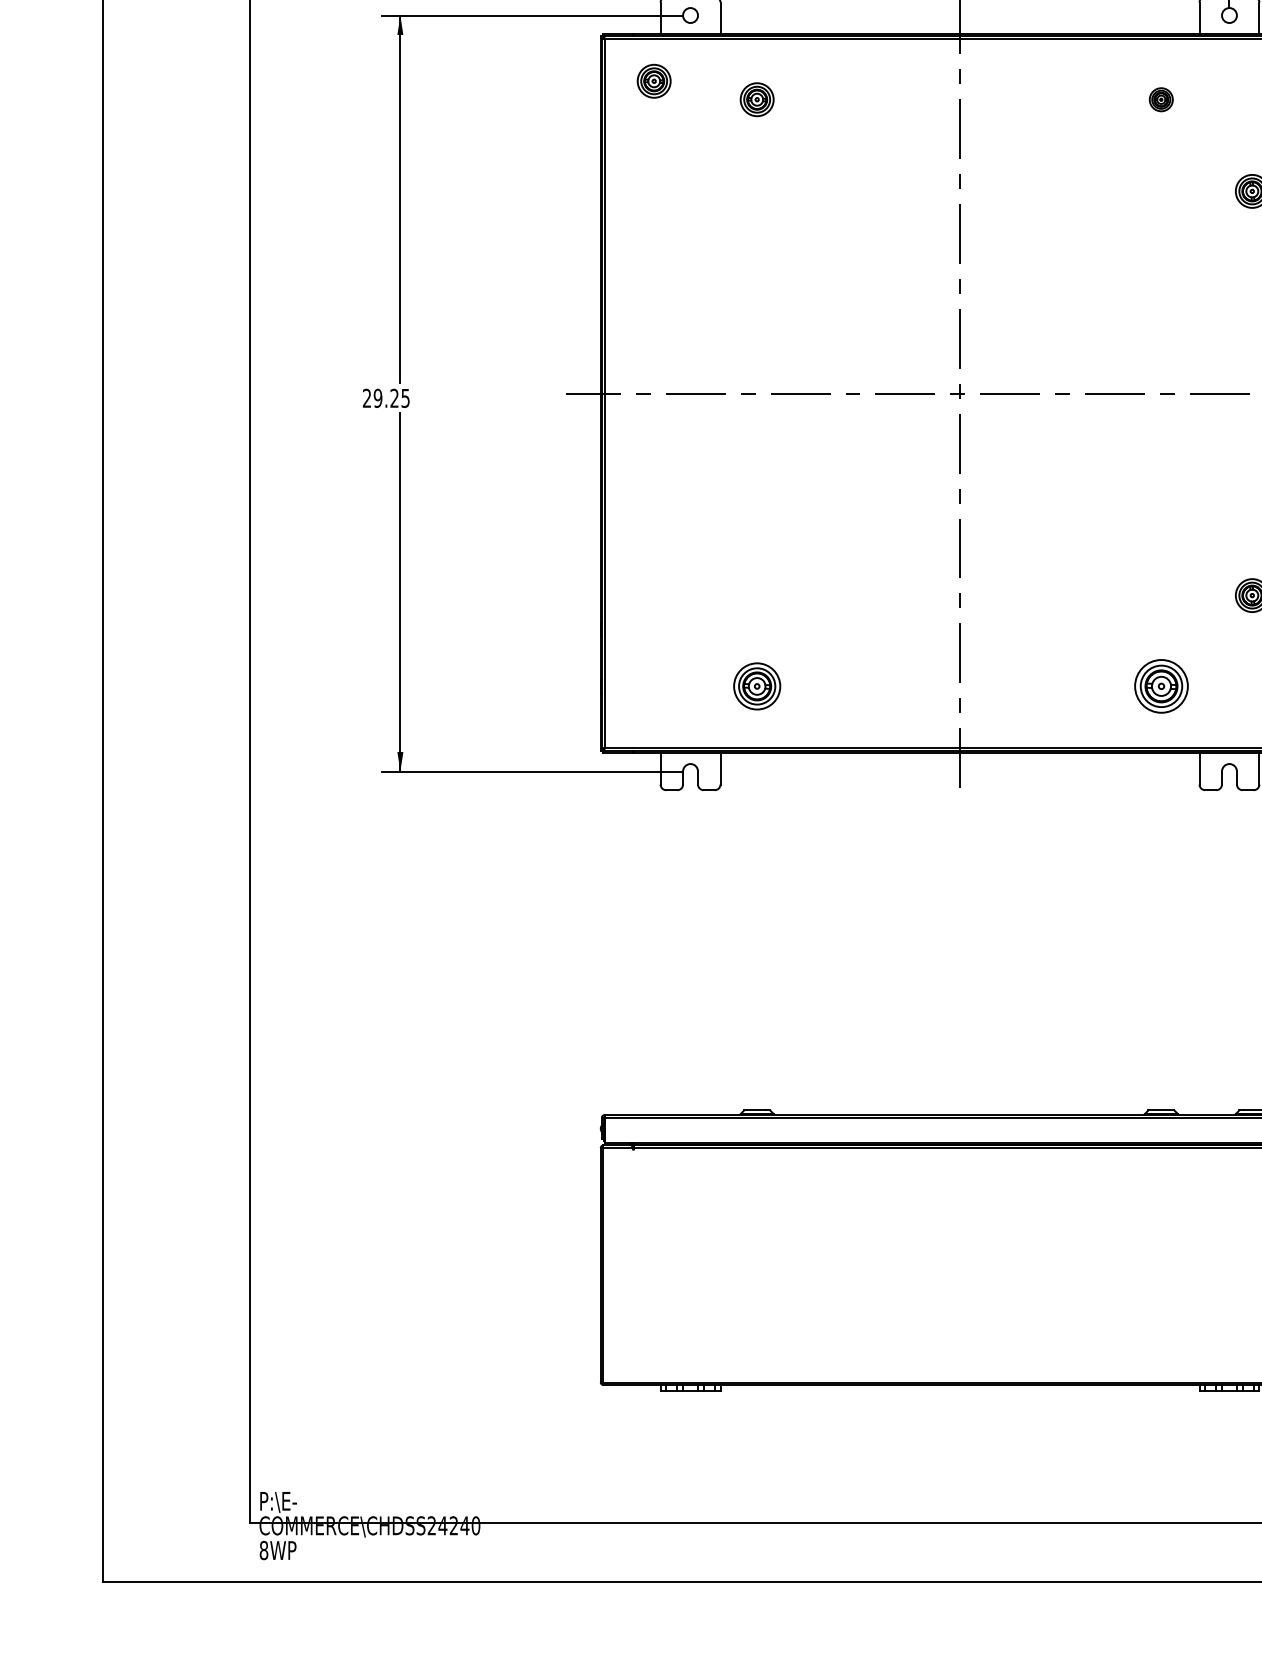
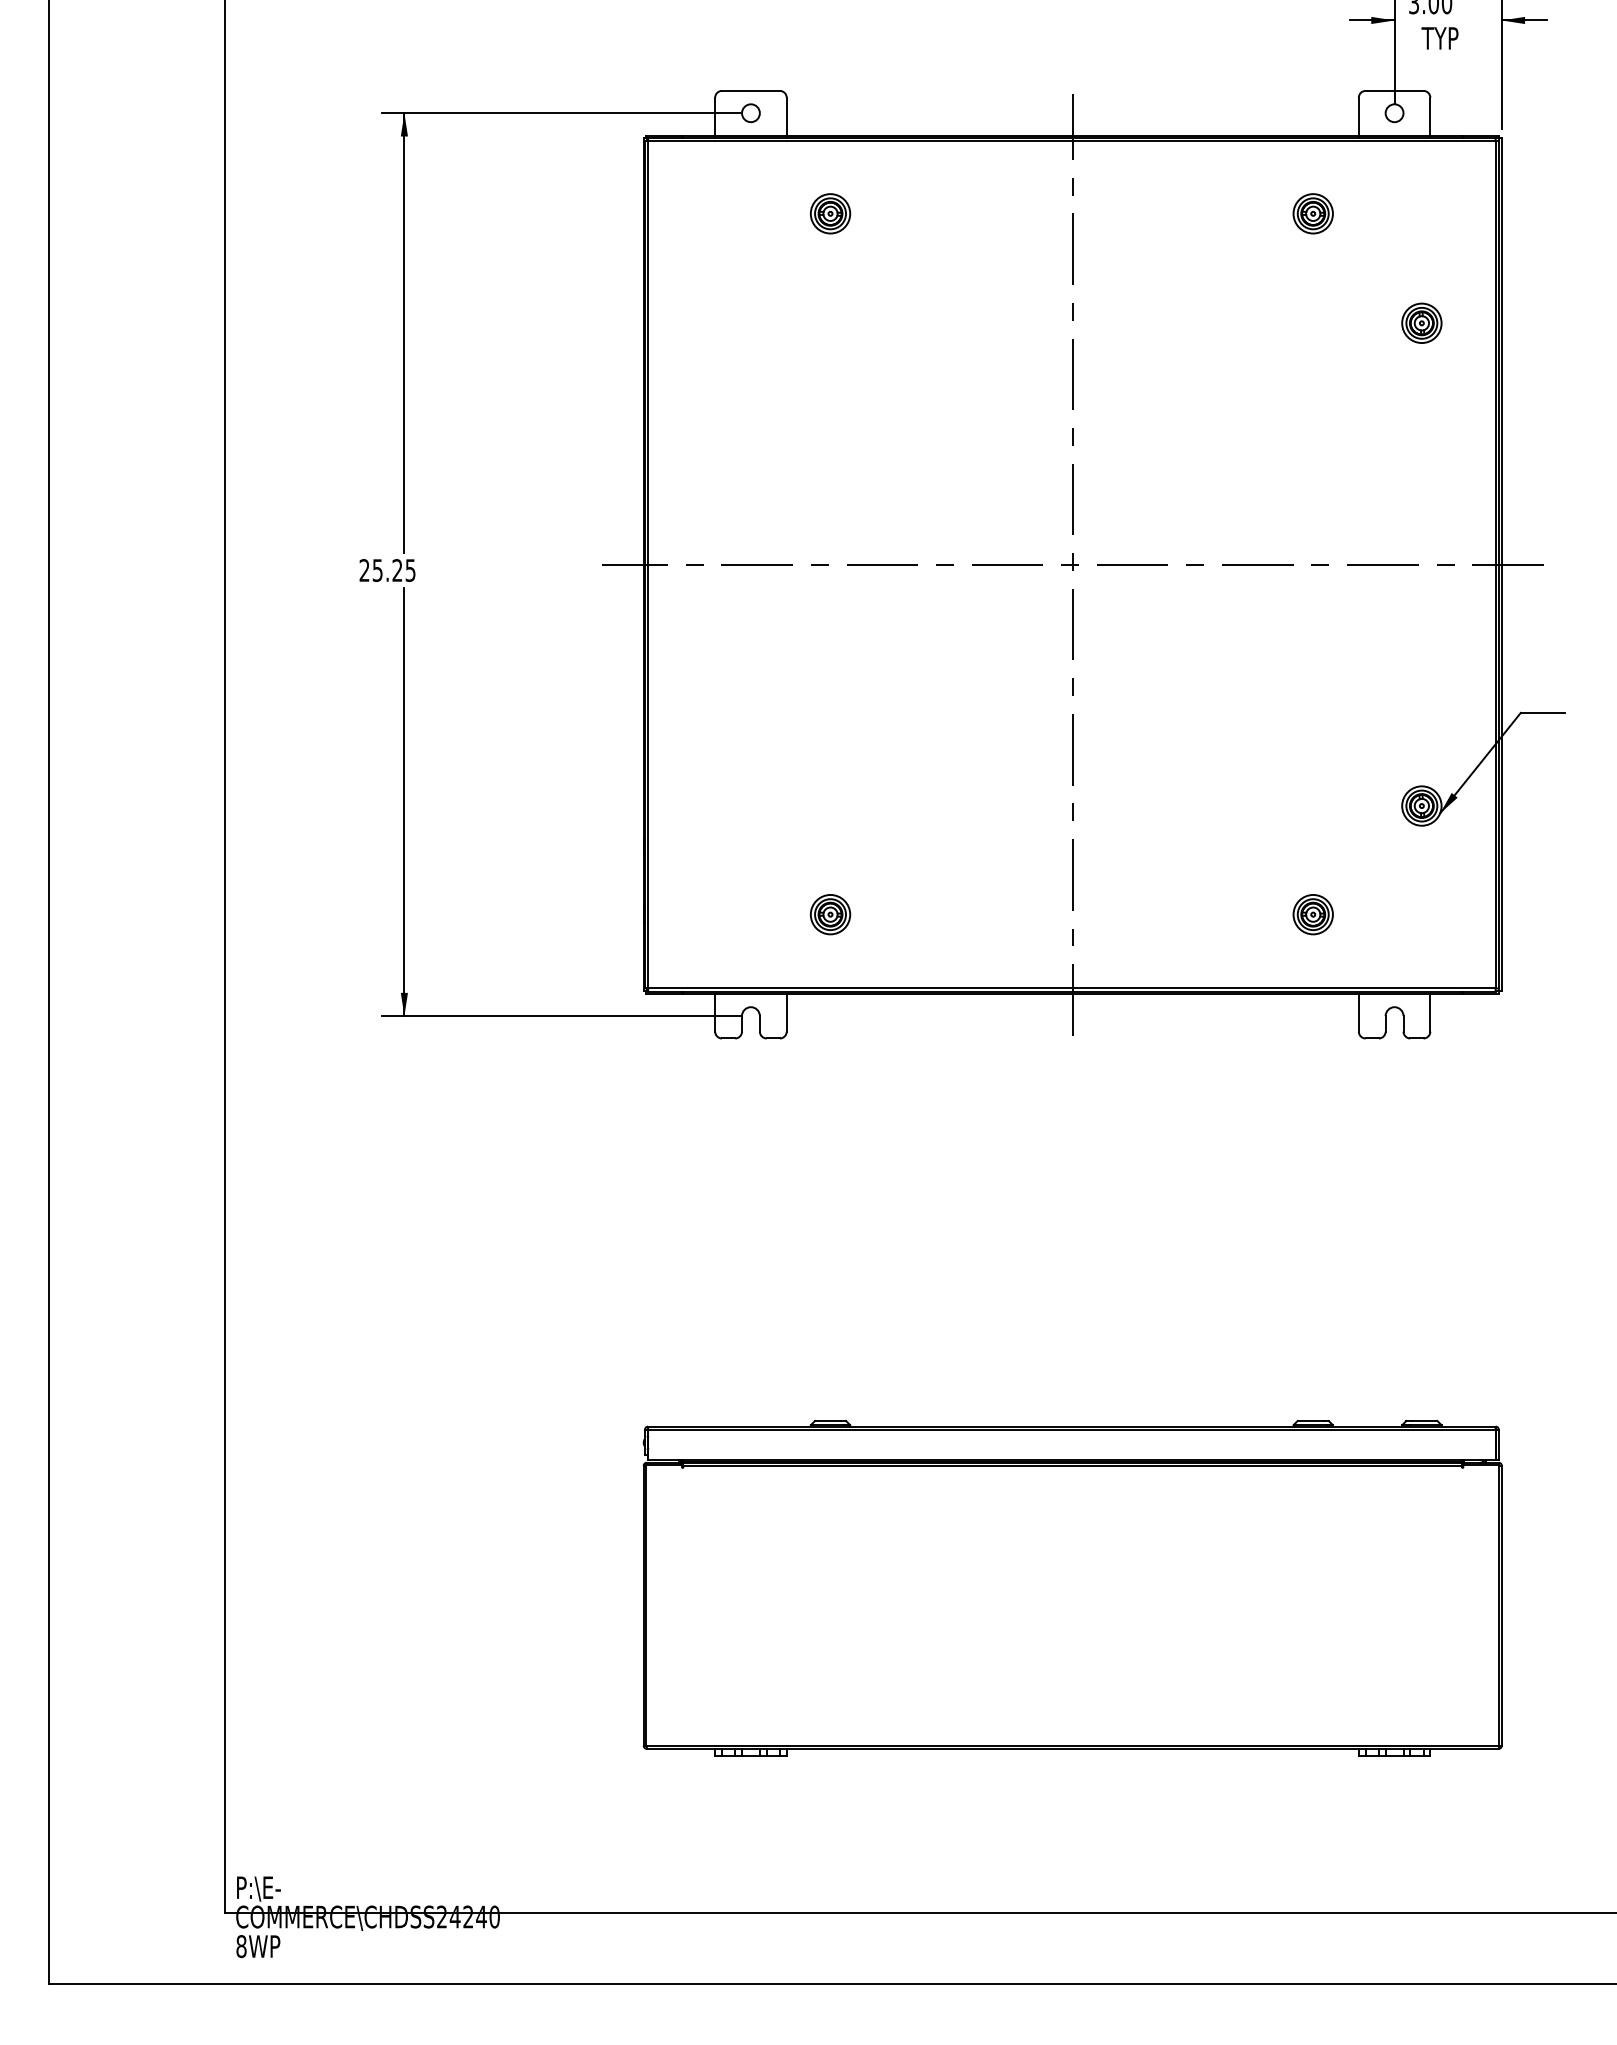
part: (654, 81) -> (707, 191), removed
part: (1160, 99) -> (1312, 213), size x1.43
text: (377, 398) -> (377, 570), 29.25 -> 25.25
part: (757, 686) -> (830, 914), size x0.71
part: (1160, 686) -> (1312, 914), size x0.62

